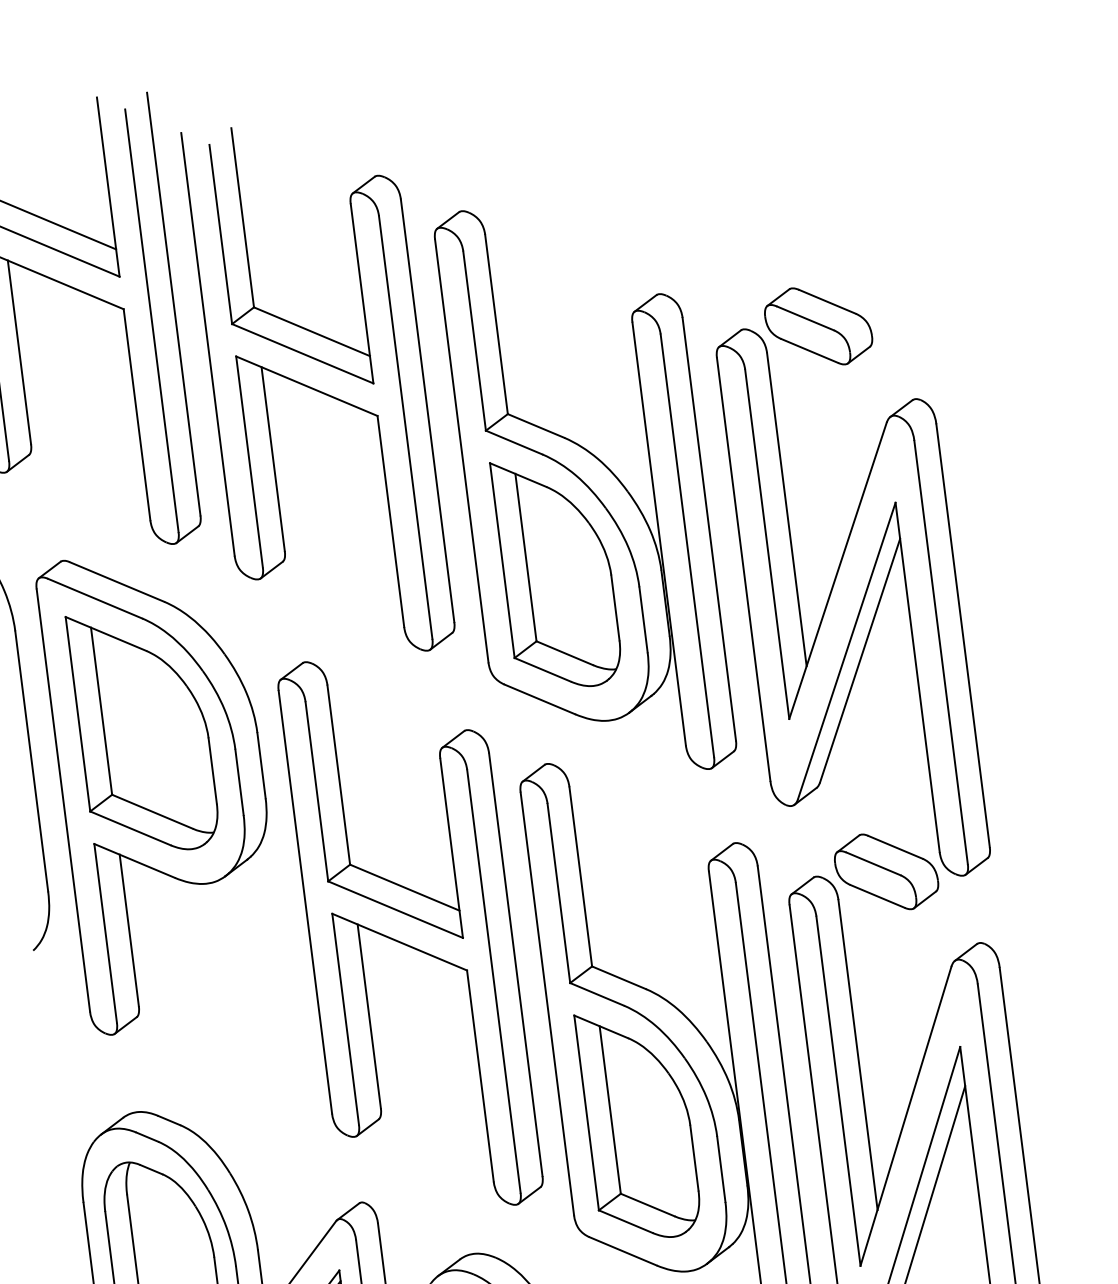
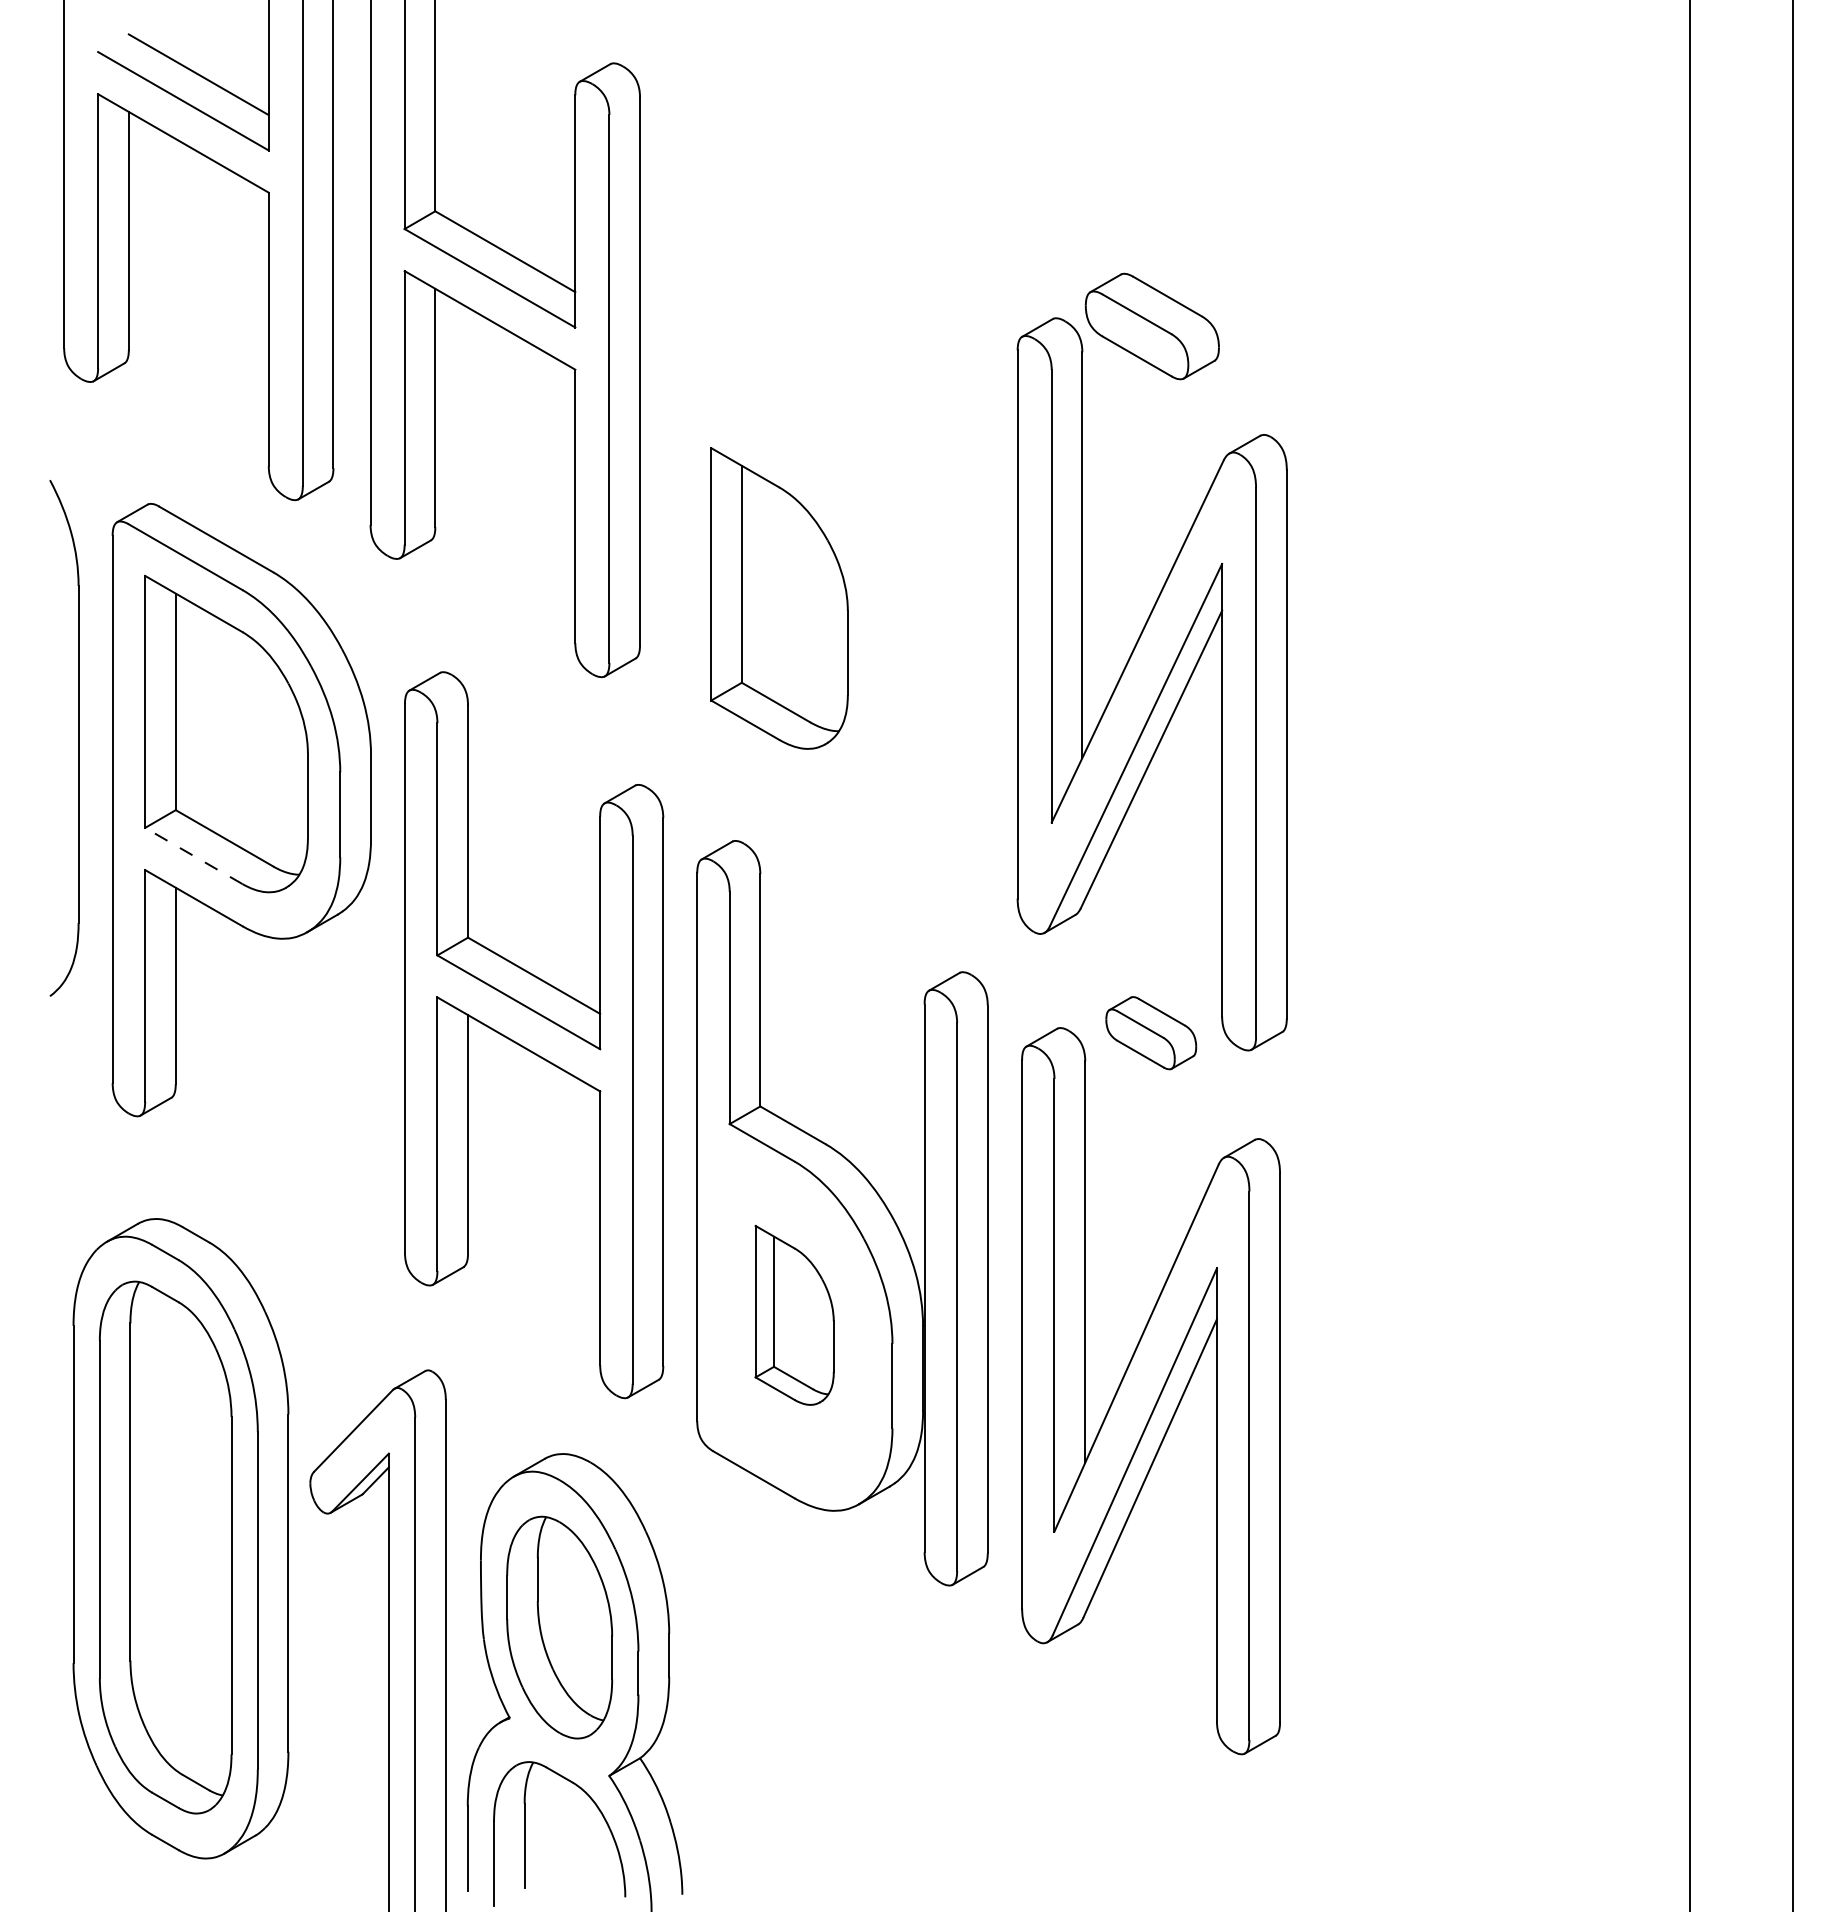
part: (585, 489) -> (828, 497), removed
line: (130, 828) -> (193, 855), solid -> dashed
part: (886, 871) -> (1151, 1032), size x0.7
part: (638, 1124) -> (794, 1315), size x0.6

